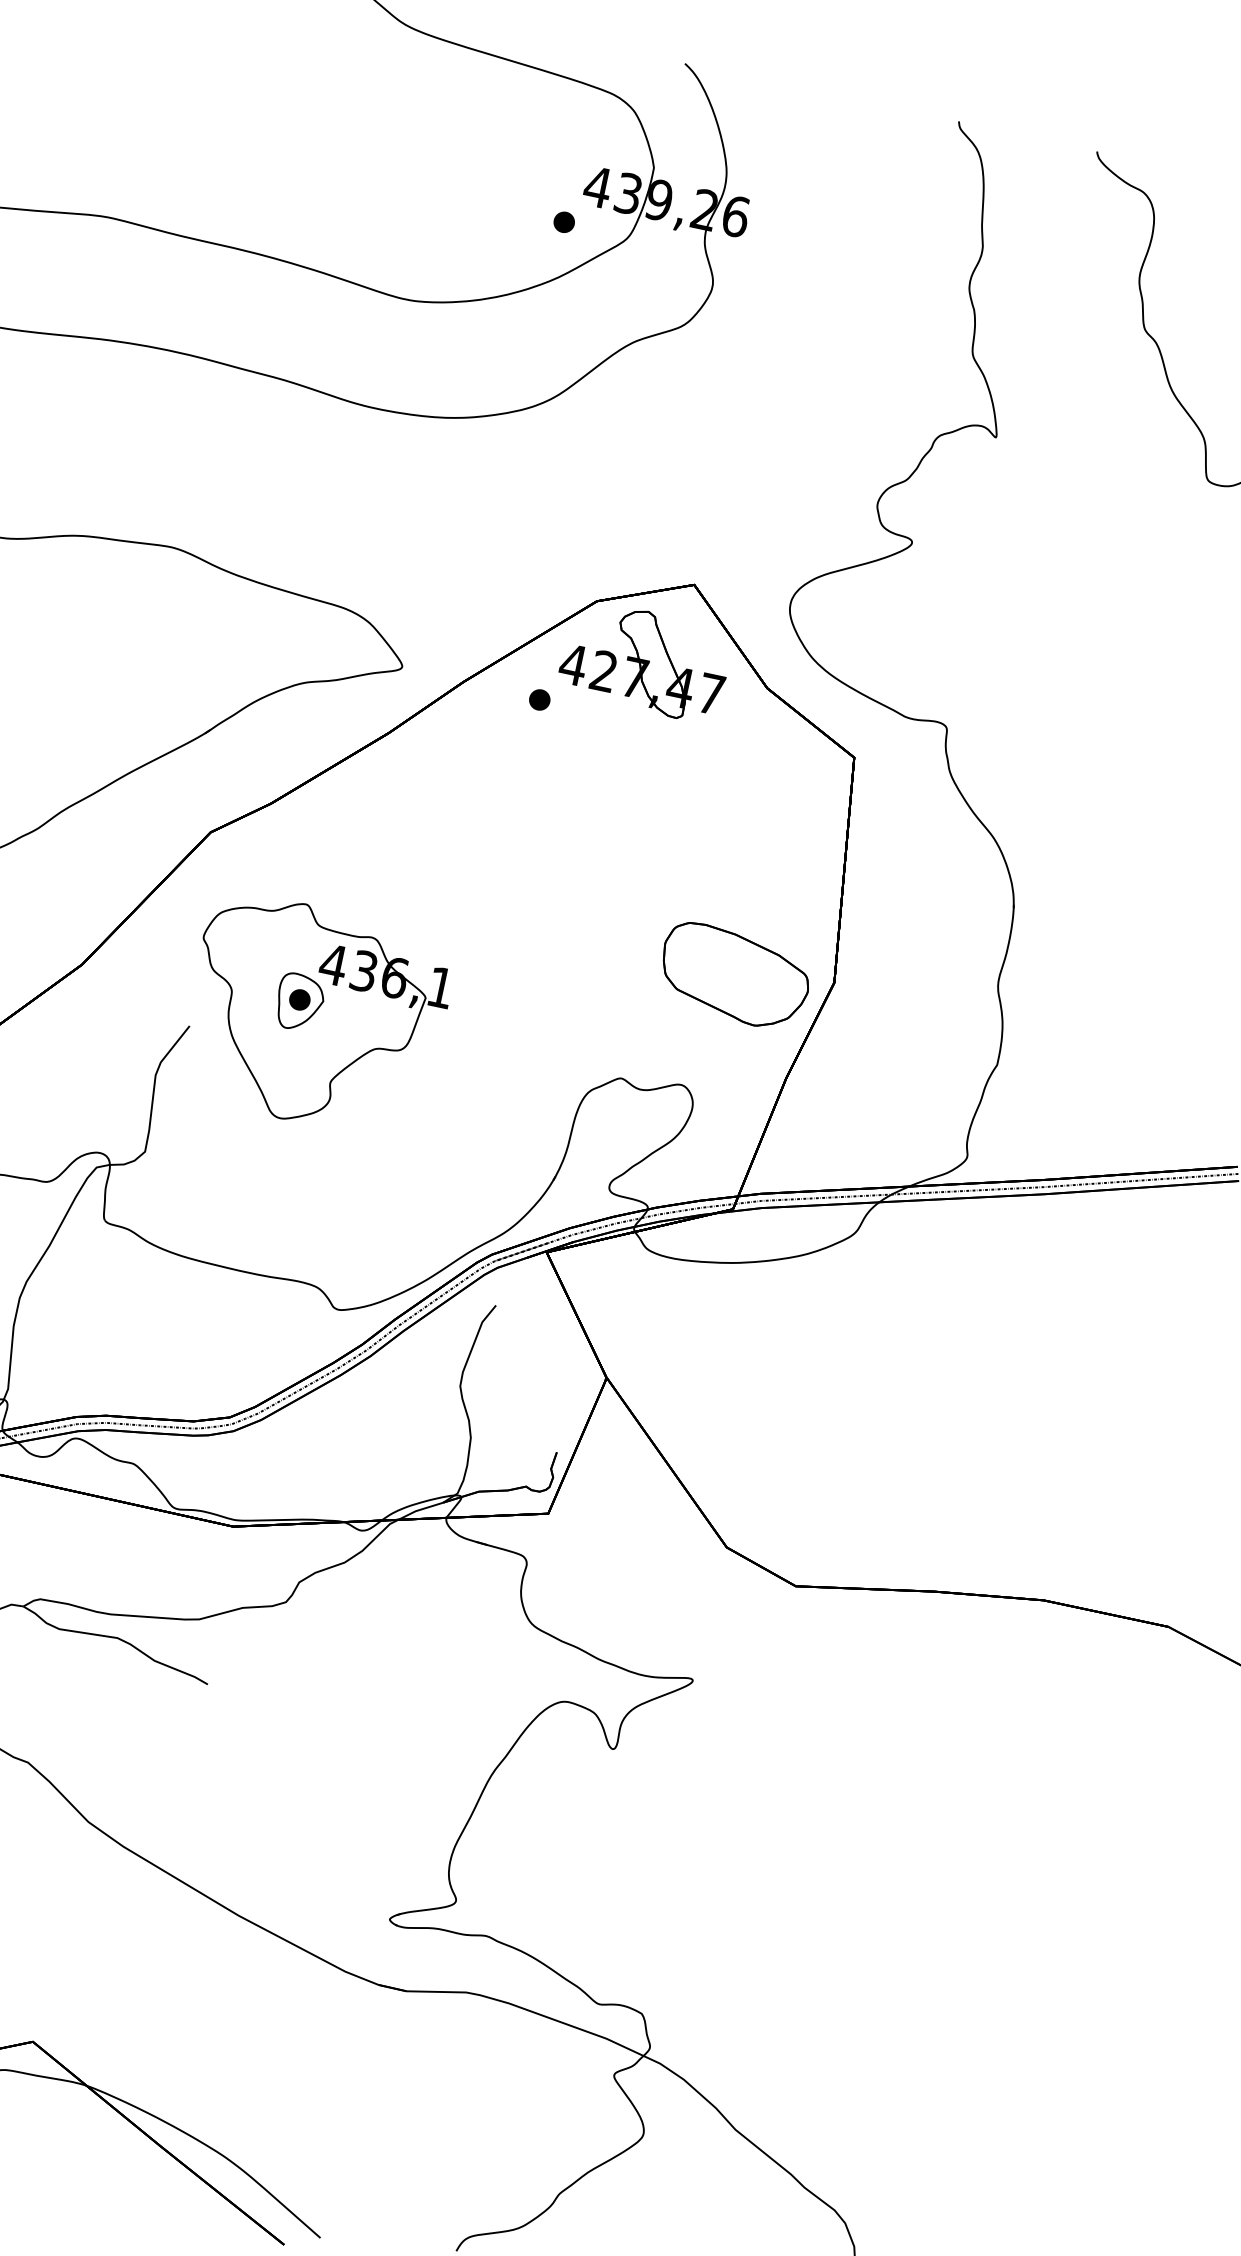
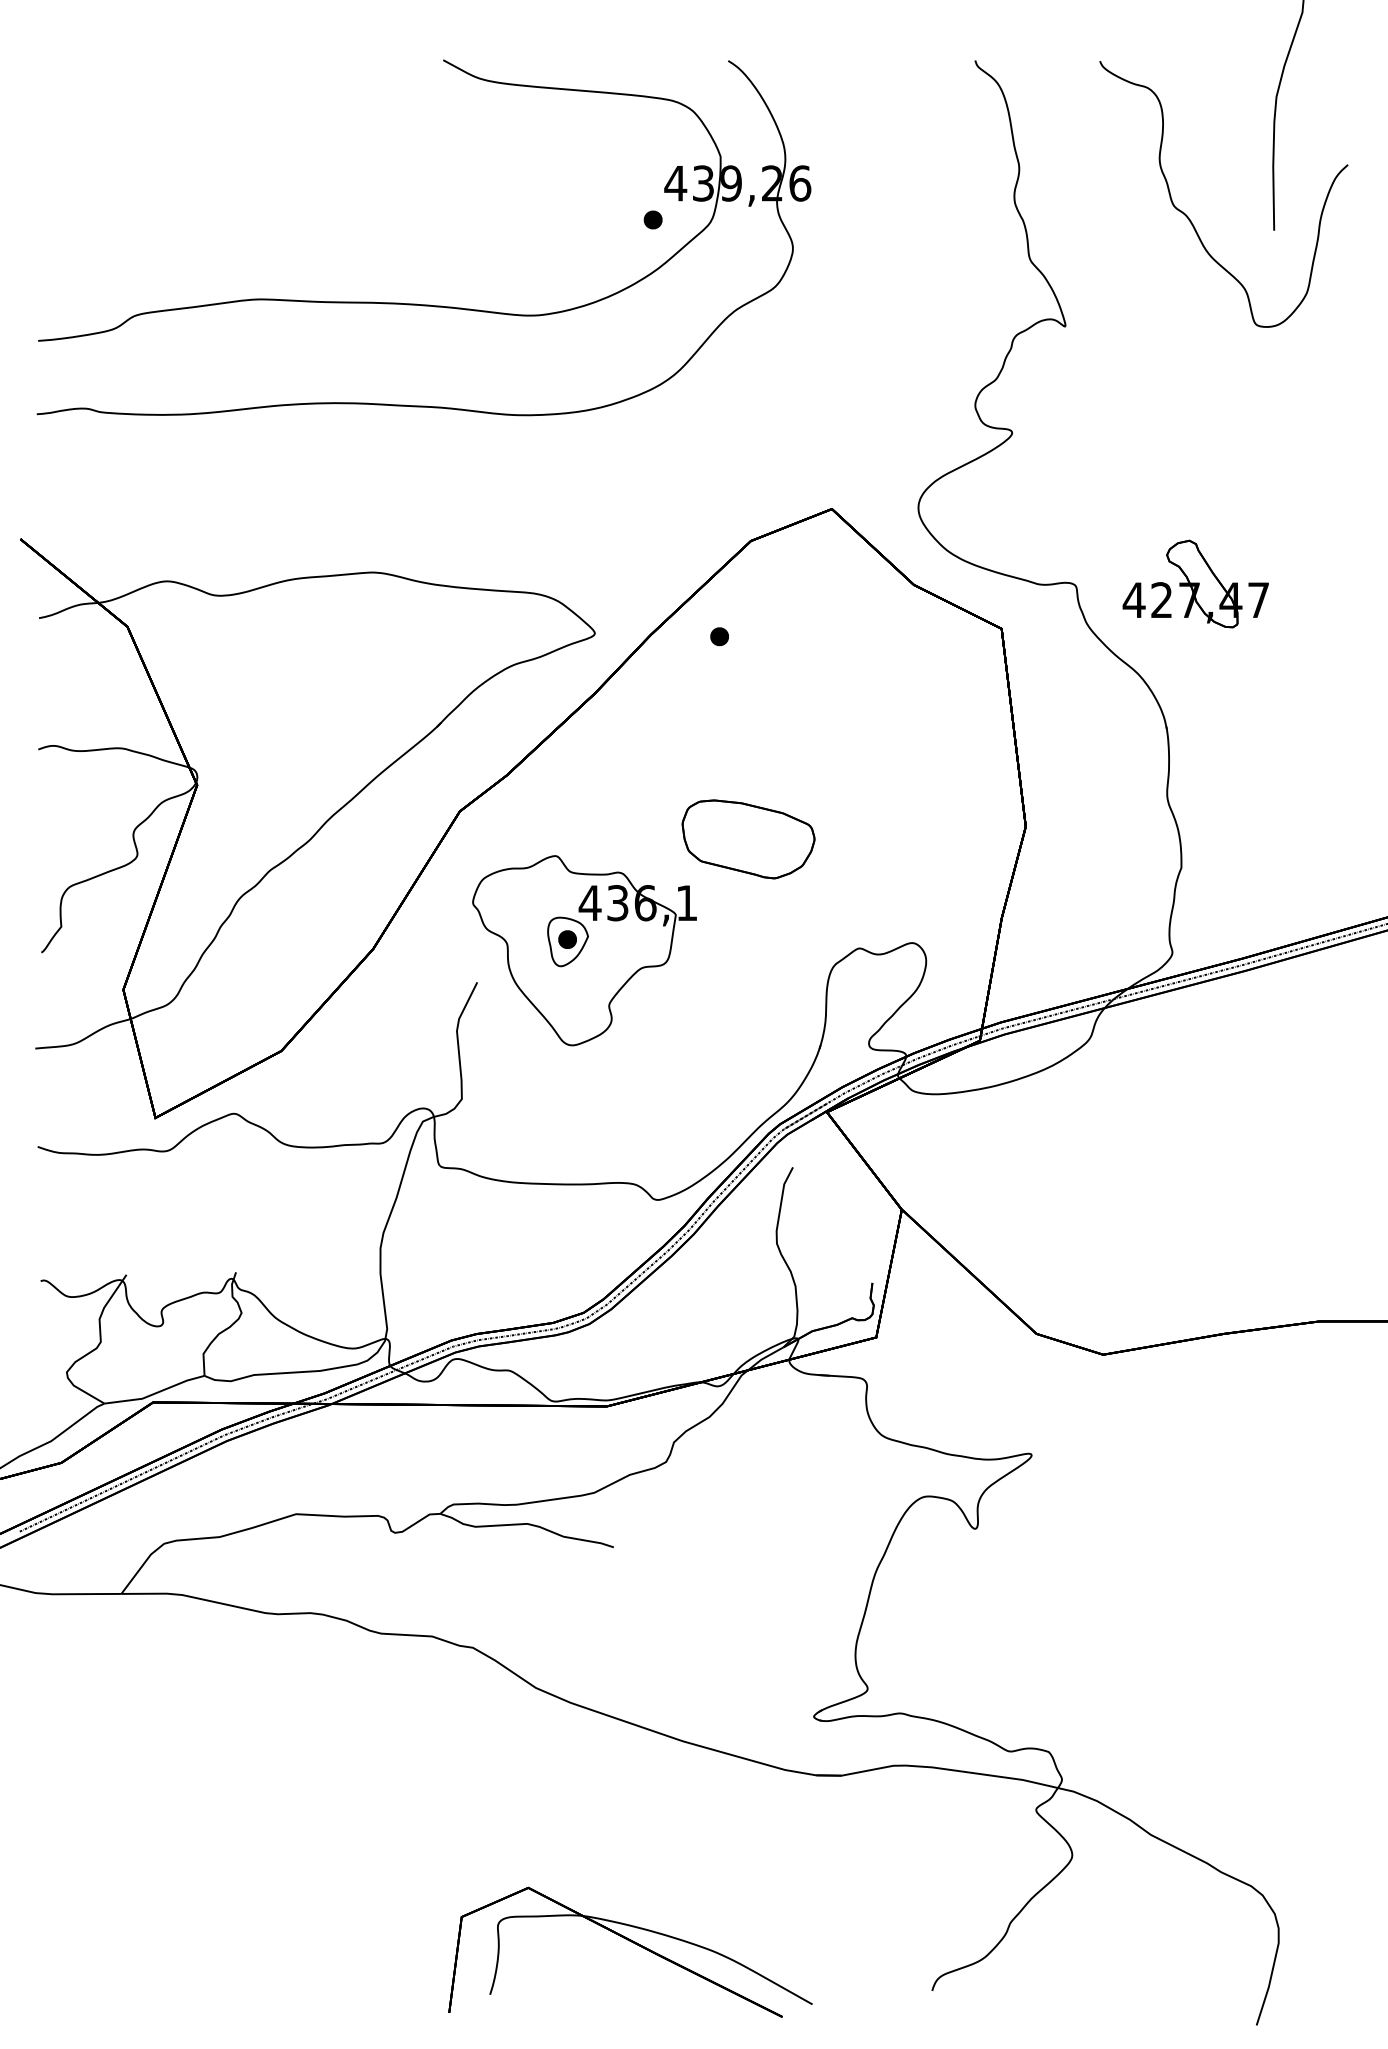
part: (645, 660) -> (1195, 583), moved
part: (734, 976) -> (748, 839), moved

